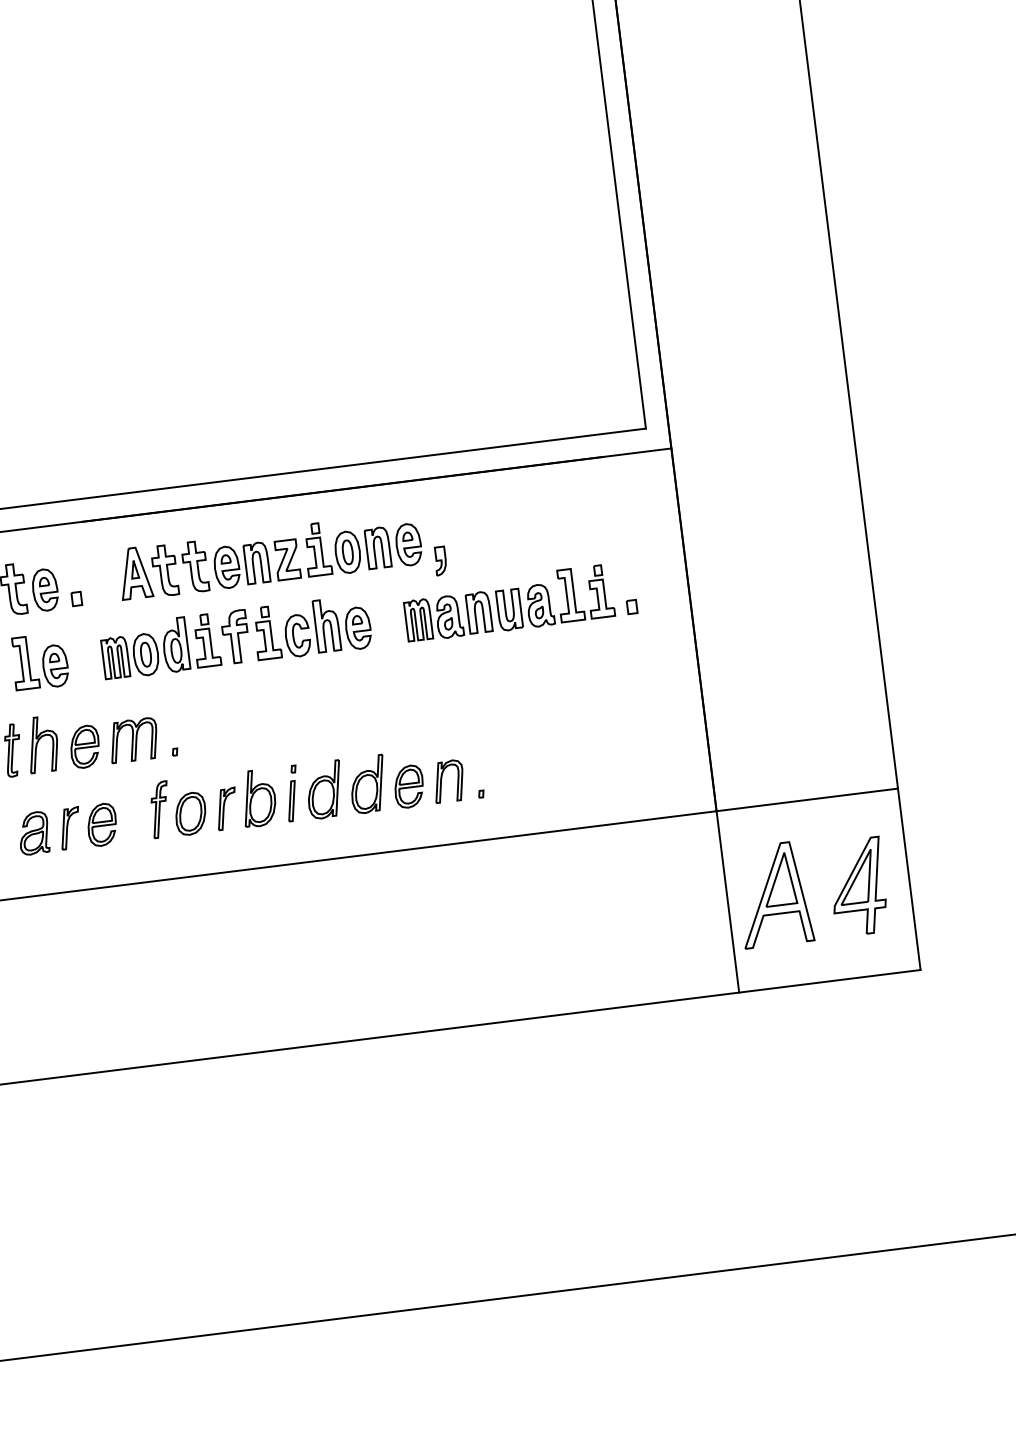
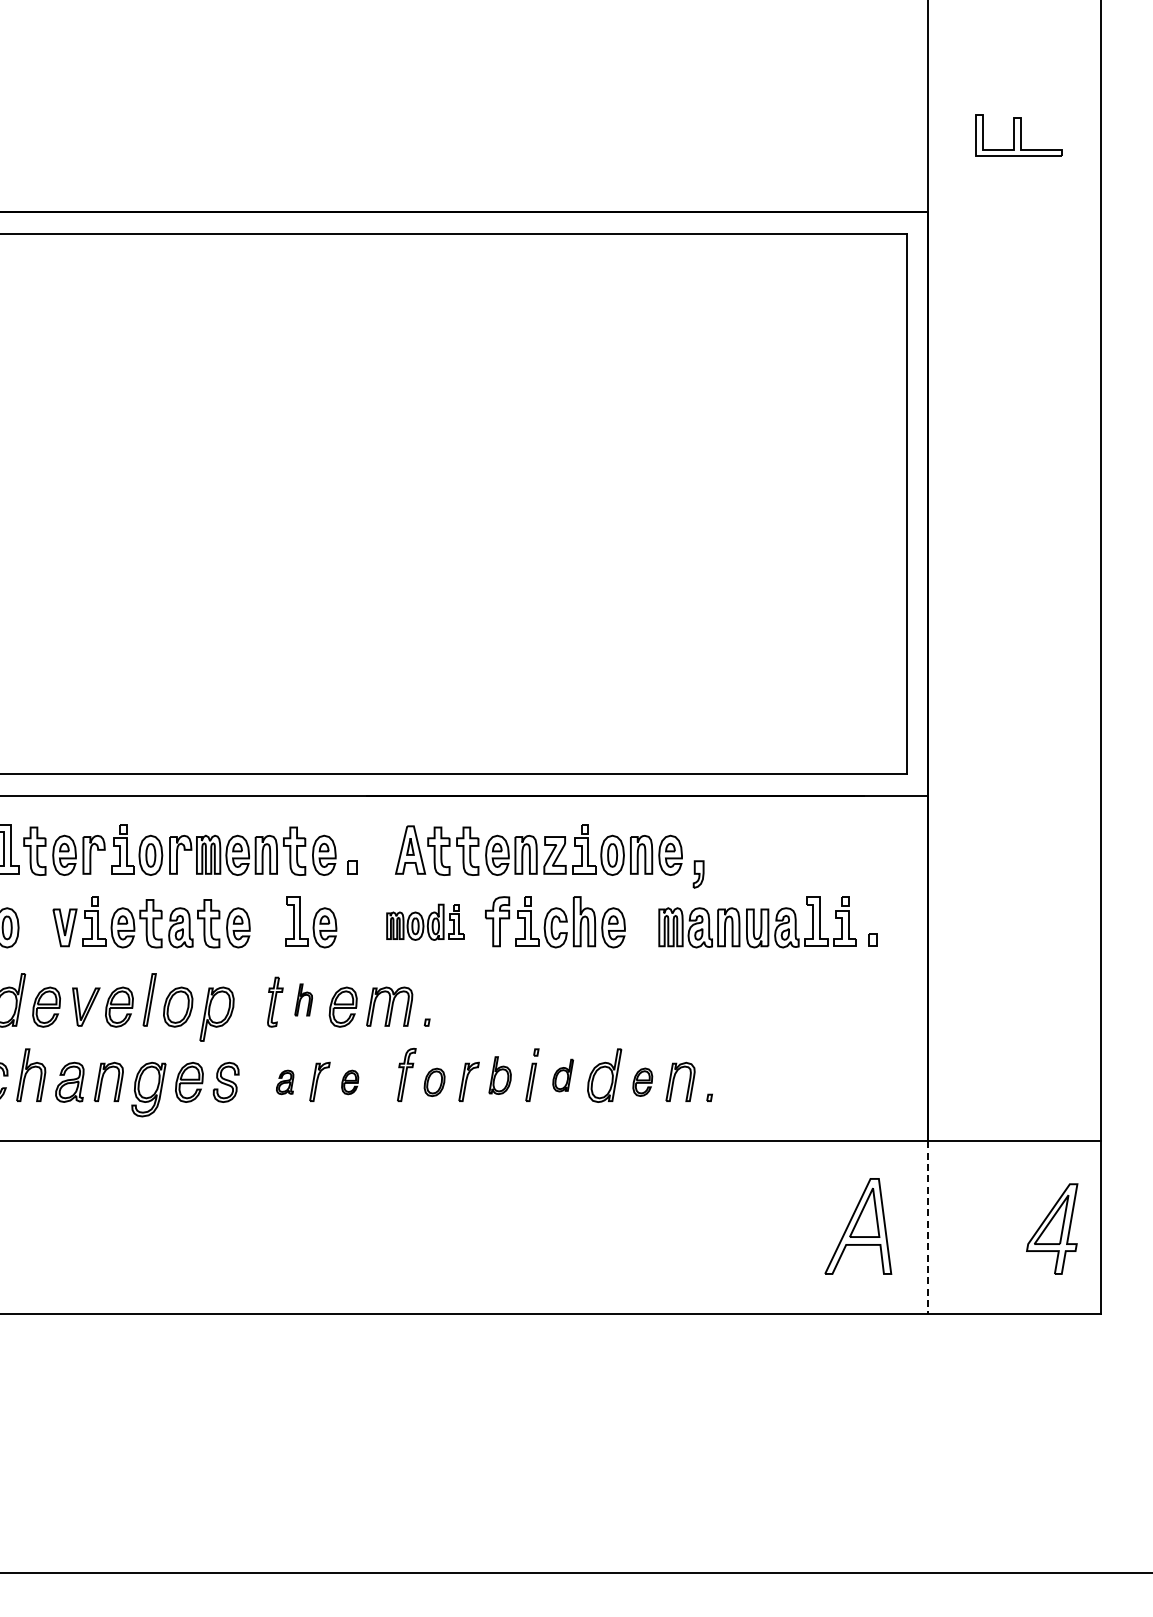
part: (160, 647) -> (425, 922), size x0.7
part: (42, 743) -> (303, 999), size x0.6
part: (408, 785) -> (642, 1081), size x0.7
part: (324, 789) -> (562, 1075), size x0.6
part: (257, 798) -> (499, 1075), size x0.7
part: (190, 813) -> (434, 1082), size x0.7
part: (101, 825) -> (349, 1082), size x0.6
part: (33, 833) -> (284, 1082), size x0.6
part: (774, 894) -> (858, 1226), moved
line: (728, 902) -> (928, 1228), solid -> dashed

